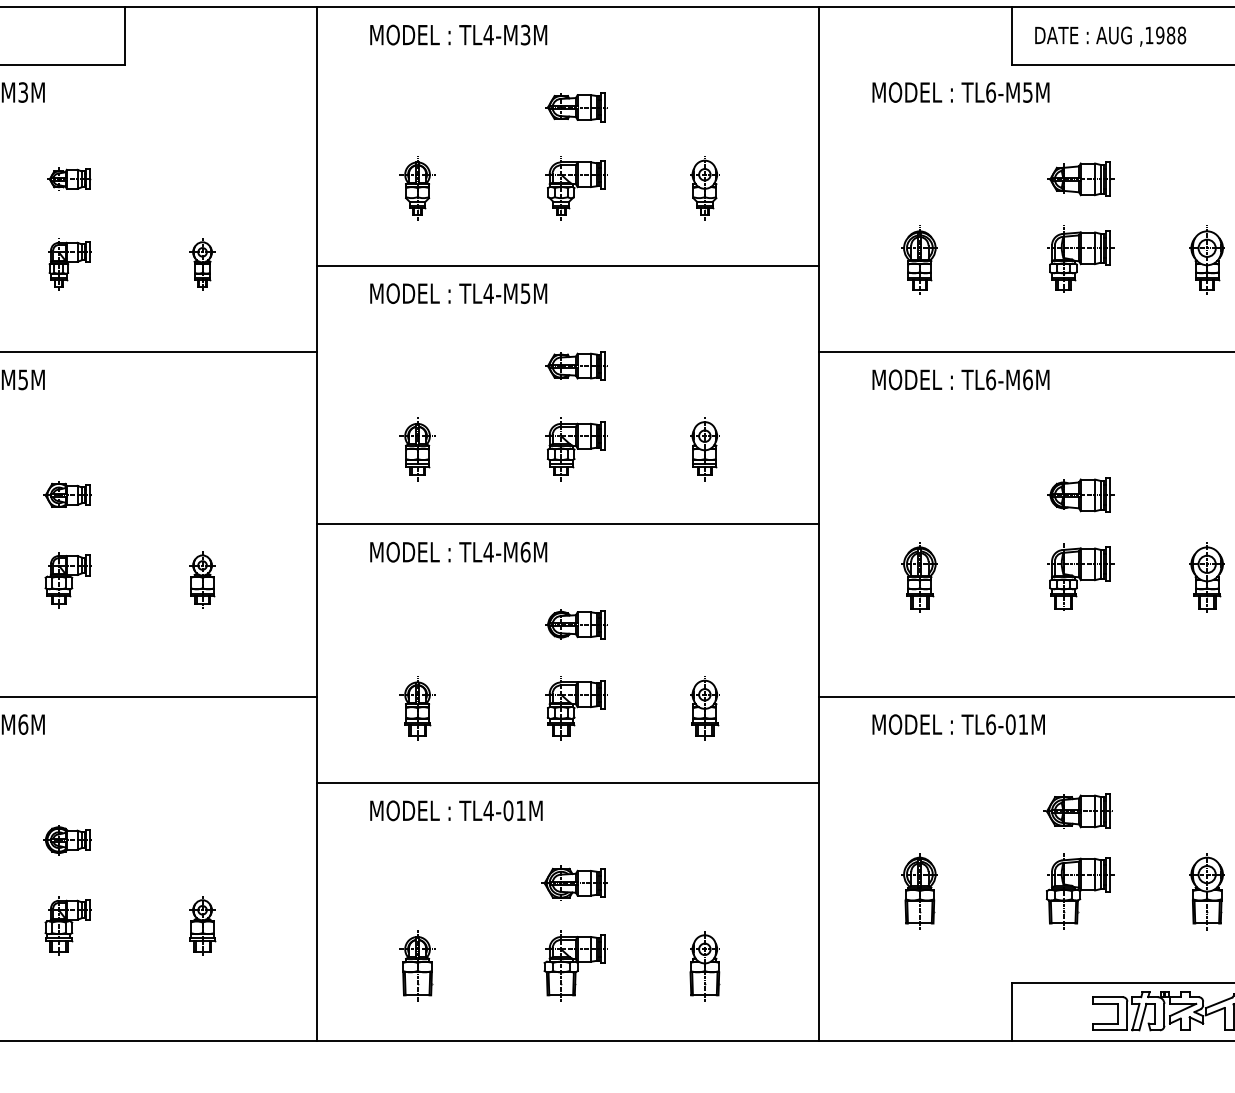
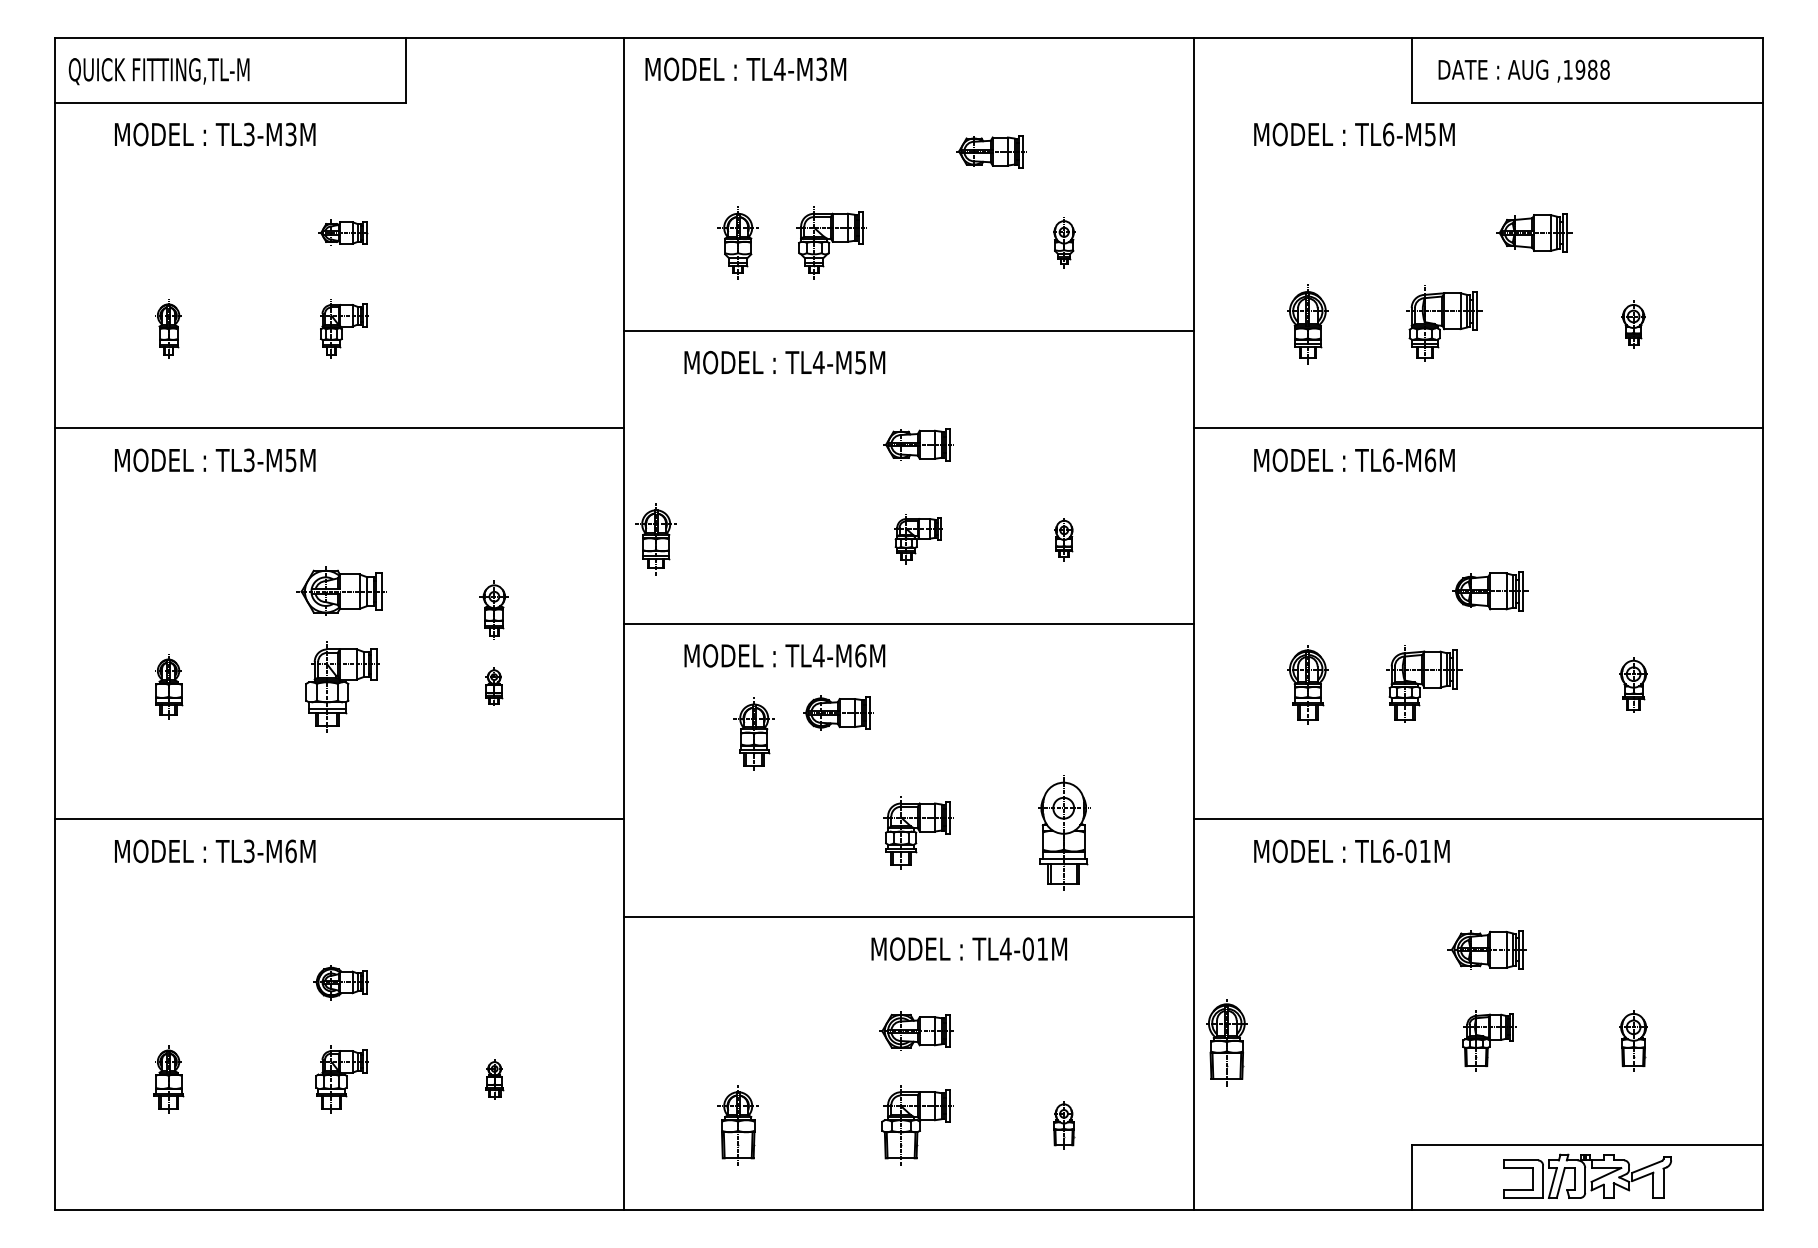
text: (458, 35) -> (745, 69), moved
part: (576, 107) -> (991, 151), moved
part: (1080, 178) -> (1534, 232), moved
part: (576, 187) -> (831, 242), moved
part: (705, 187) -> (1064, 242), size x0.7
part: (1080, 259) -> (1444, 323), moved
part: (1207, 260) -> (1633, 324), size x0.6
part: (201, 263) -> (493, 609), moved
part: (416, 449) -> (655, 539), moved
part: (576, 449) -> (918, 539), size x0.7
part: (705, 449) -> (1064, 539), size x0.6
part: (66, 494) -> (340, 590), size x1.6
part: (1080, 576) -> (1424, 683), moved
part: (1207, 577) -> (1633, 684), size x0.7
part: (67, 579) -> (341, 686), size x1.4
part: (201, 579) -> (493, 686), size x0.6
part: (576, 624) -> (838, 712), moved
part: (416, 707) -> (753, 733), moved
part: (705, 707) -> (1064, 832), size x1.6
text: (455, 810) -> (968, 948), moved
part: (919, 891) -> (1226, 1042), moved
part: (1080, 891) -> (1489, 1040), size x0.7
part: (1207, 891) -> (1633, 1040), size x0.7
part: (202, 925) -> (494, 1079), size x0.6
part: (704, 966) -> (1063, 1125), size x0.6

